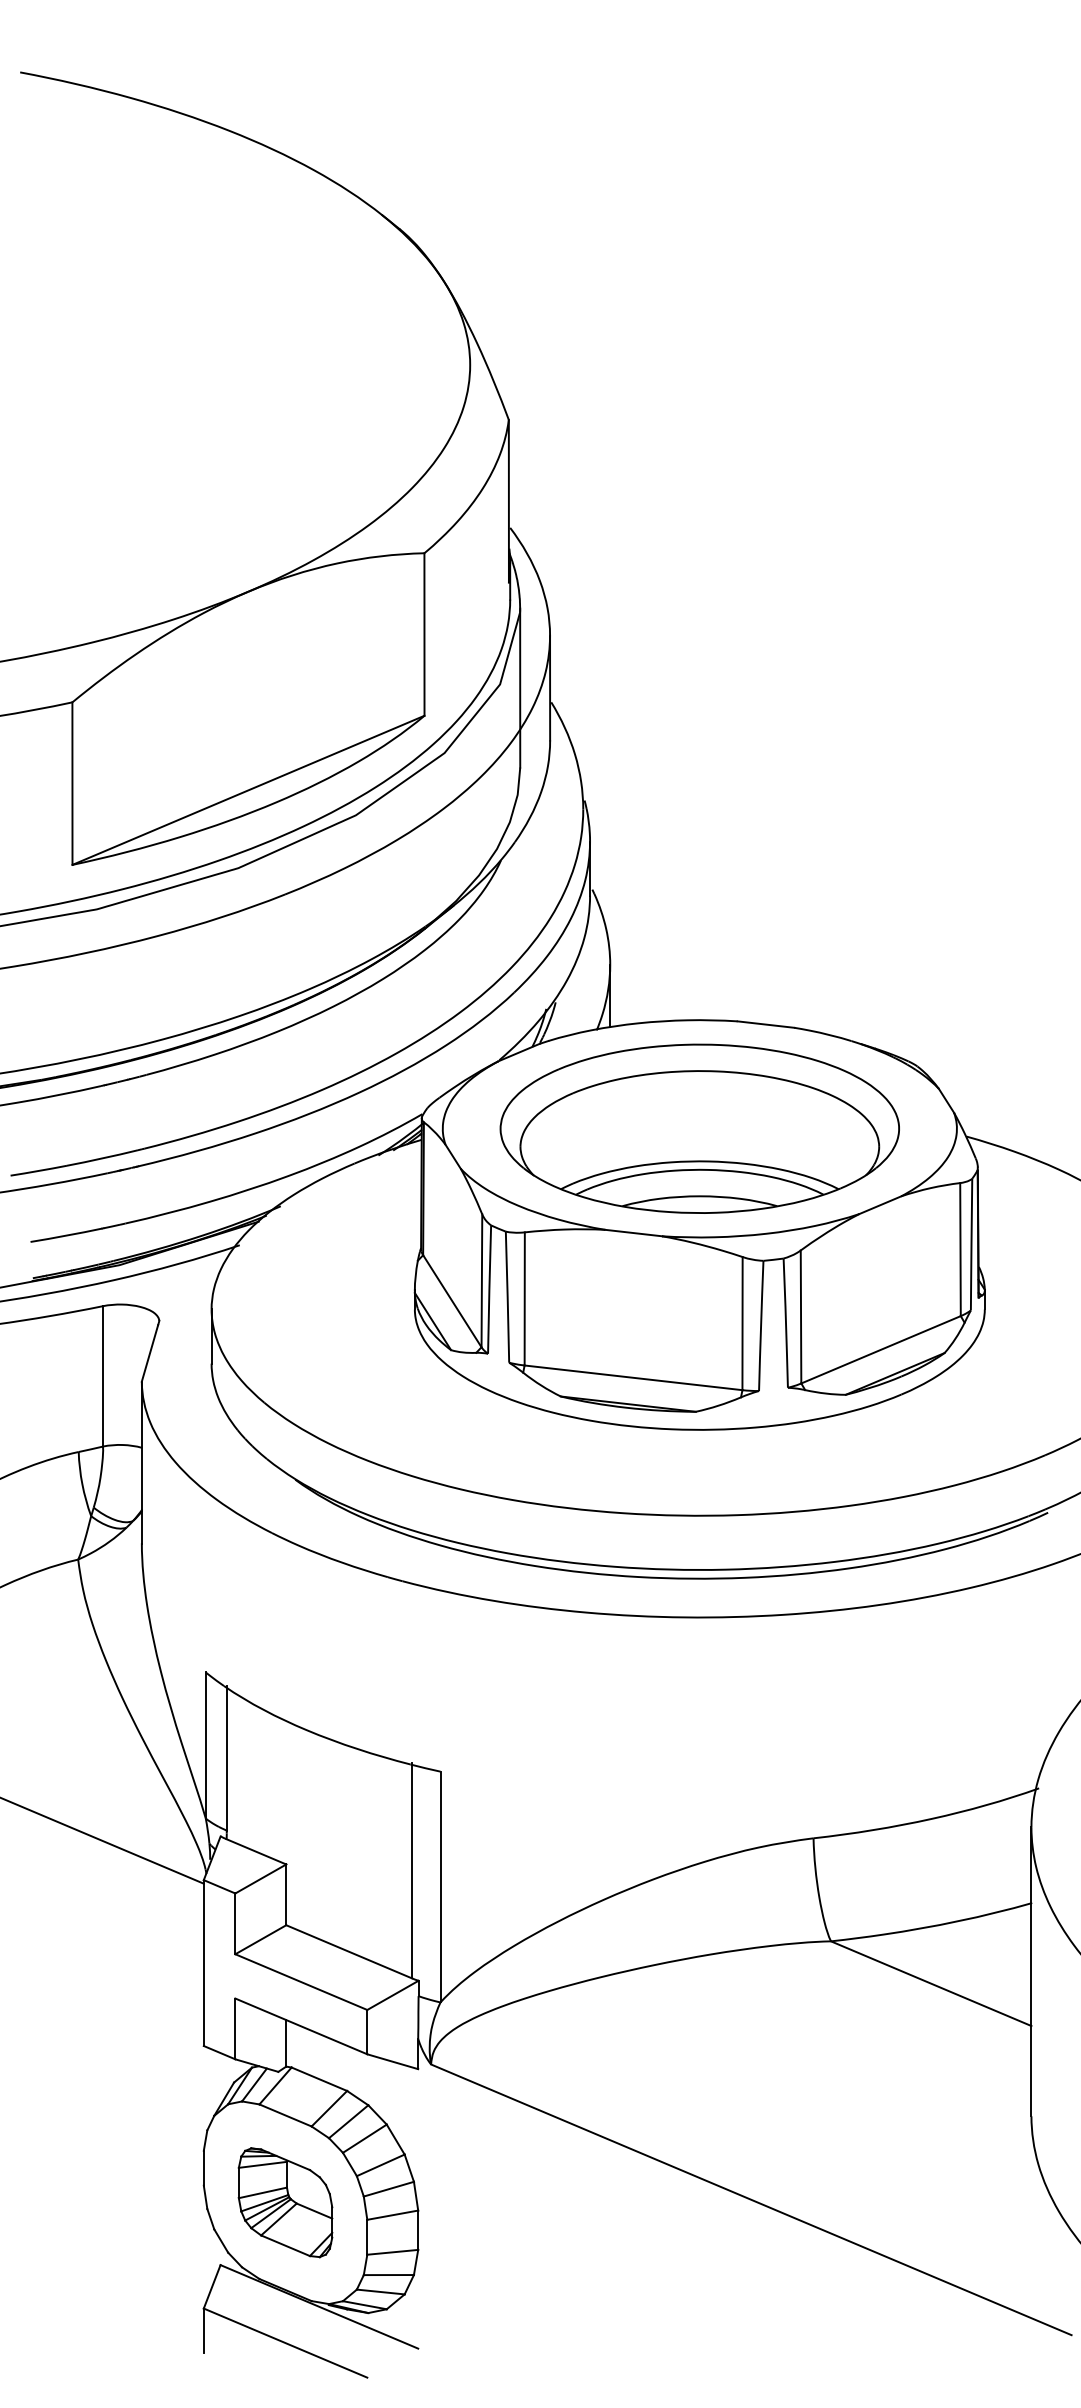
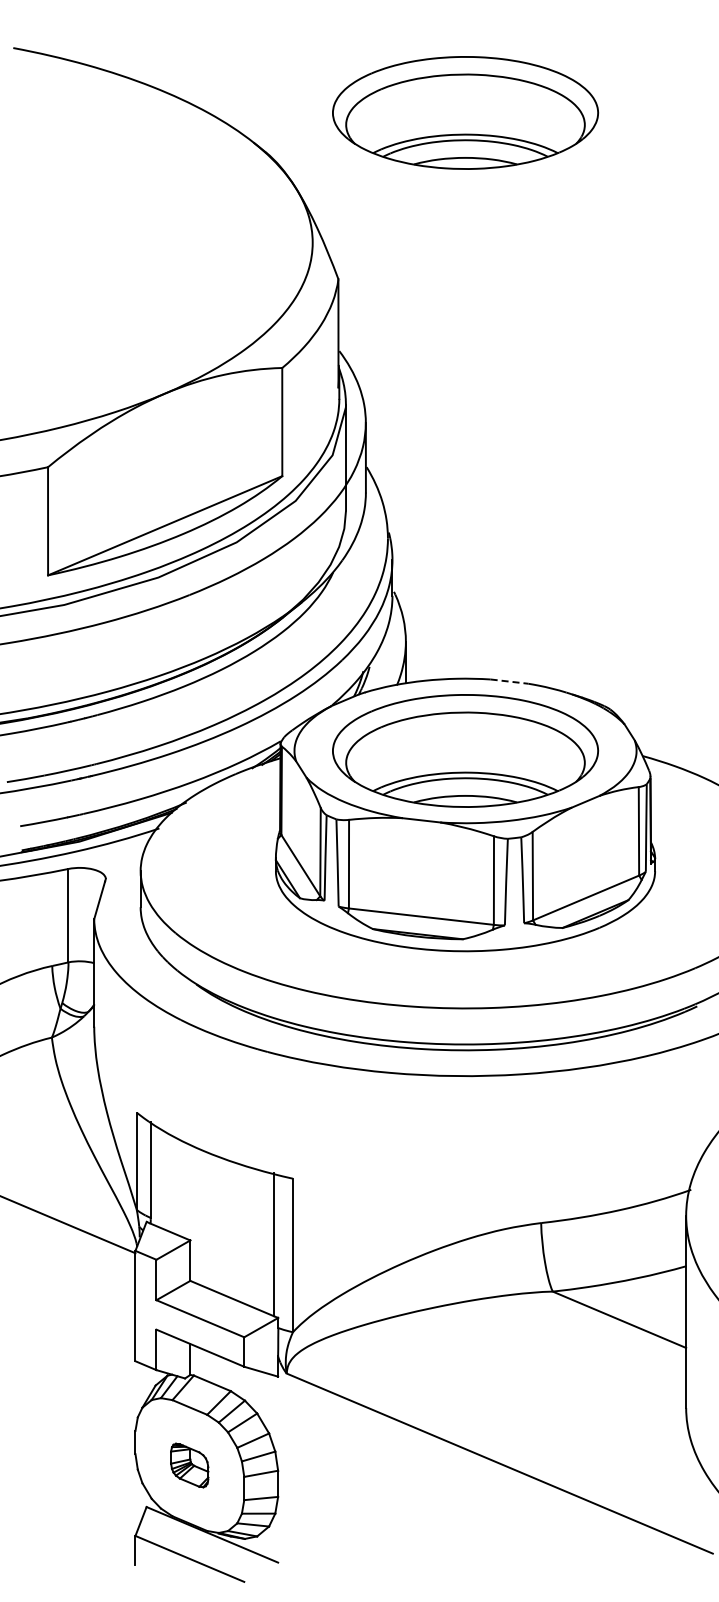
part: (699, 169) -> (465, 112), added
line: (765, 1024) -> (509, 681), solid -> dashed
part: (285, 2202) -> (189, 1465), size x0.6

